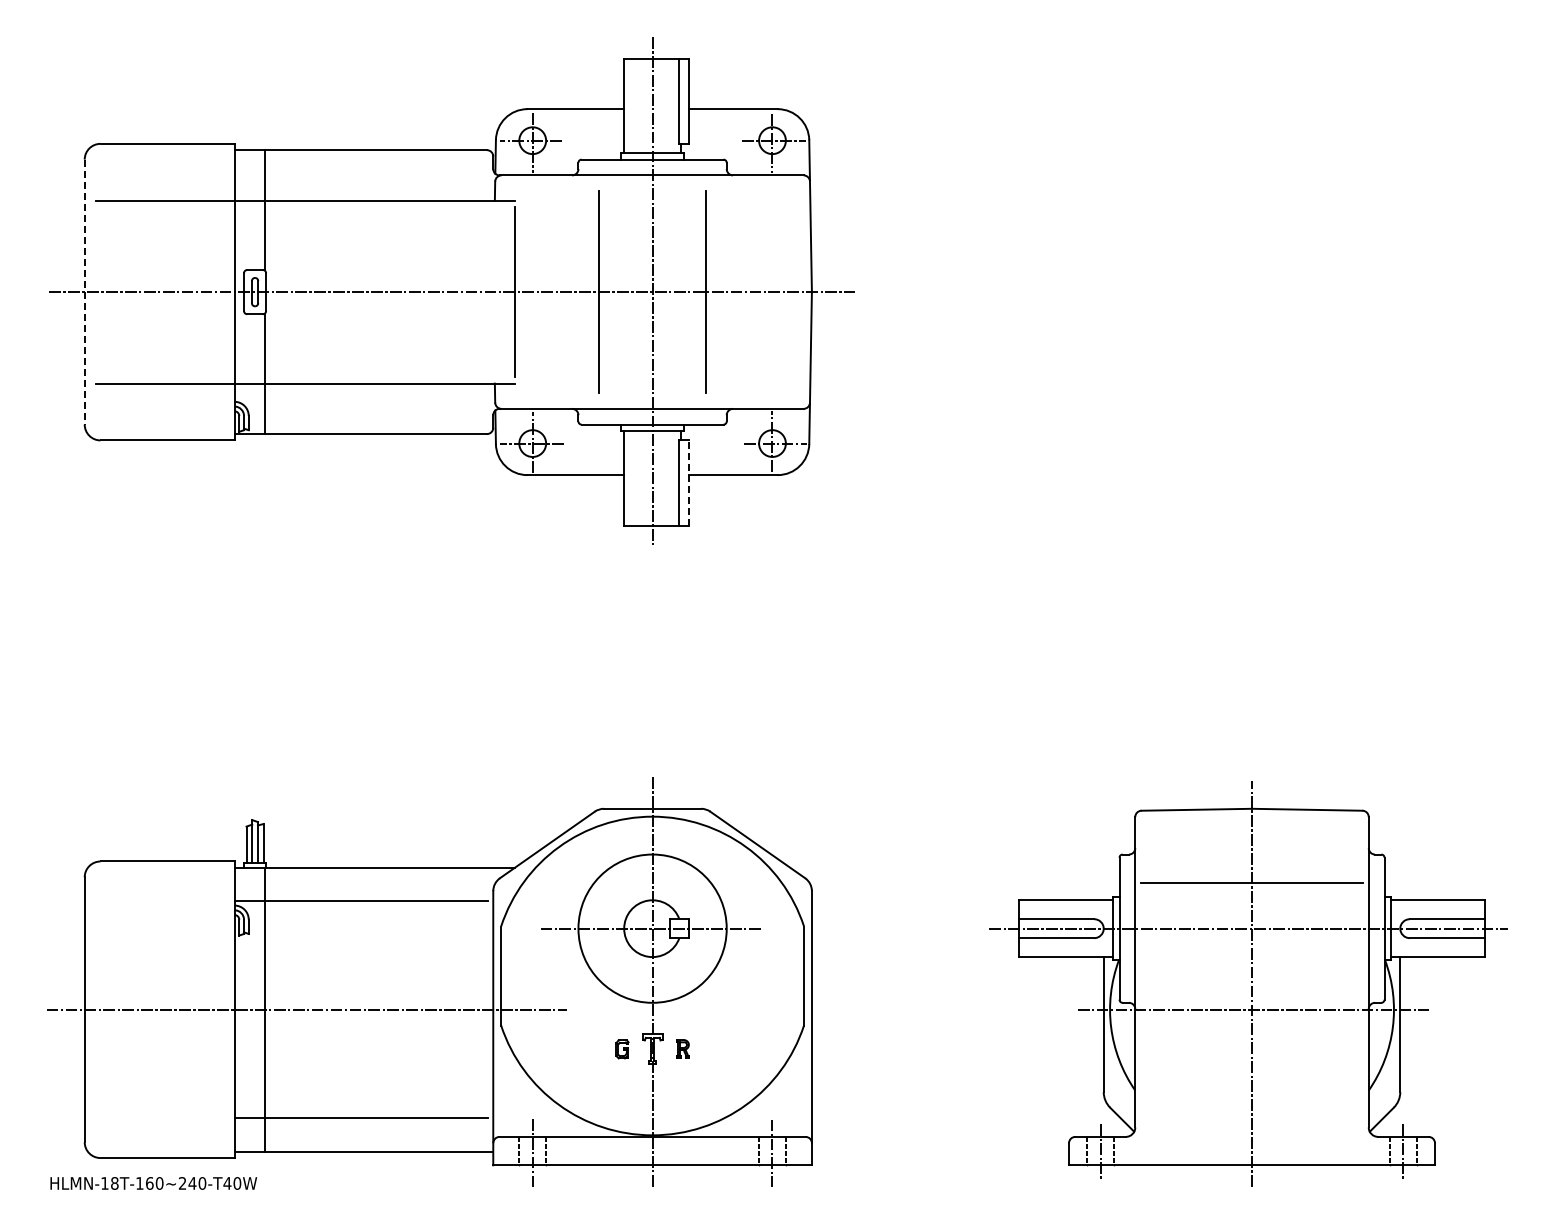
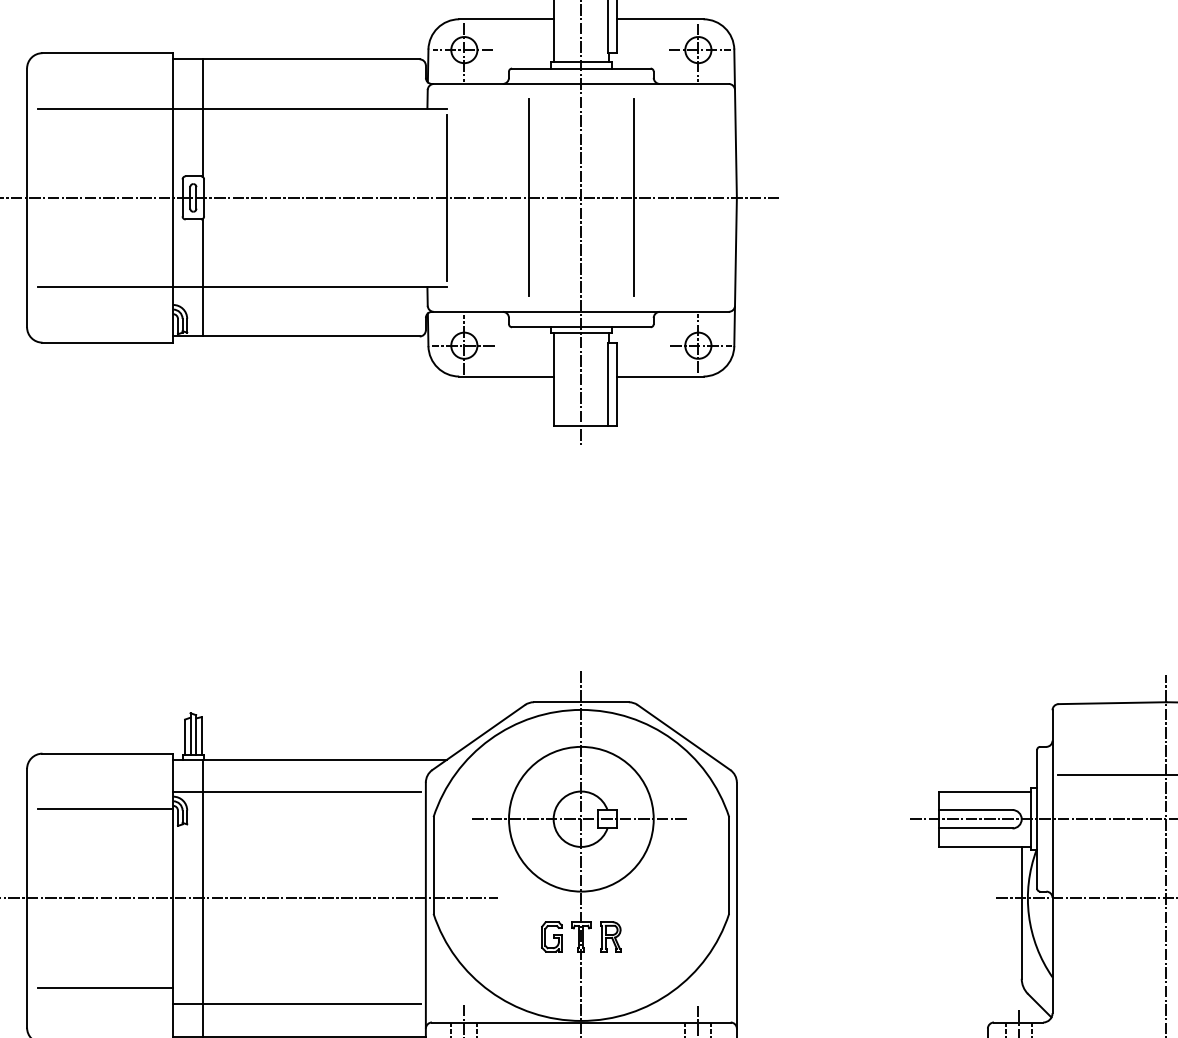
line: (84, 292) -> (26, 198), dashed -> solid
line: (688, 483) -> (616, 384), dashed -> solid
line: (164, 918) -> (104, 809), added
part: (682, 1048) -> (610, 936), size x1.67
part: (622, 1049) -> (551, 937), size x1.67
line: (164, 1101) -> (104, 987), added

